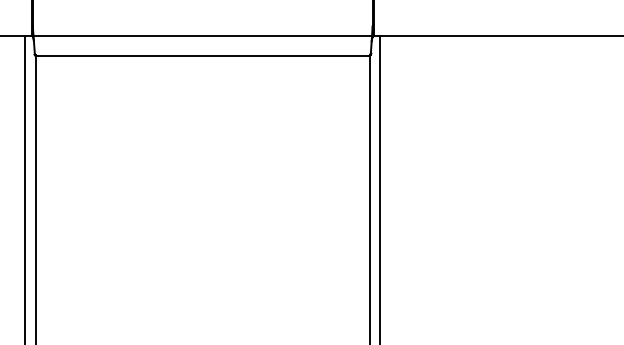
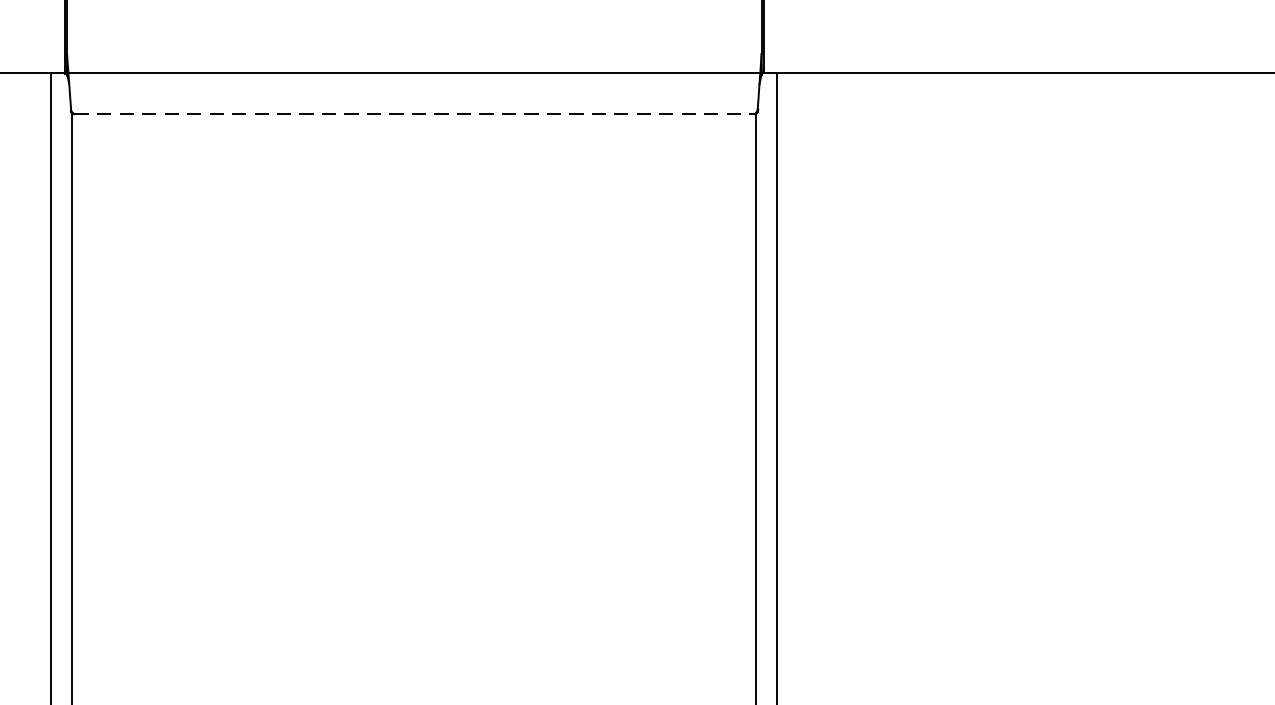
line: (203, 55) -> (415, 113), solid -> dashed

